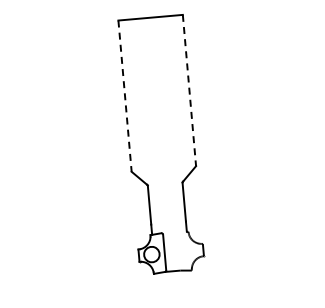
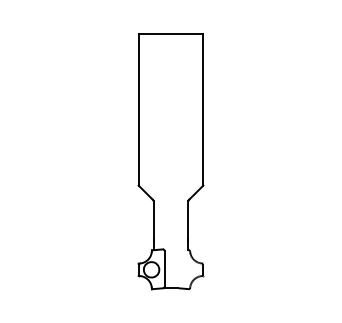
line: (189, 90) -> (203, 109), dashed -> solid
line: (124, 96) -> (138, 109), dashed -> solid

